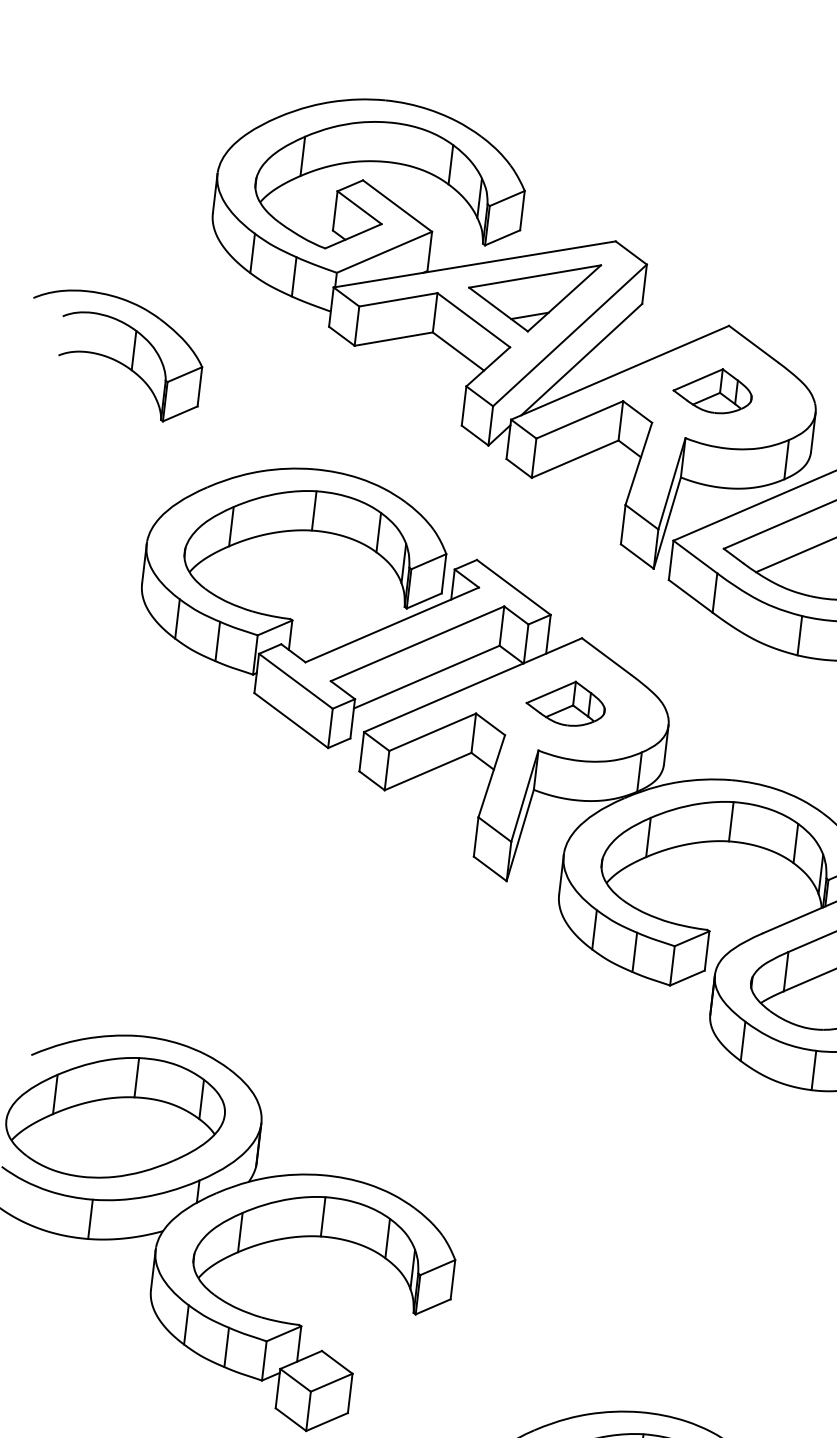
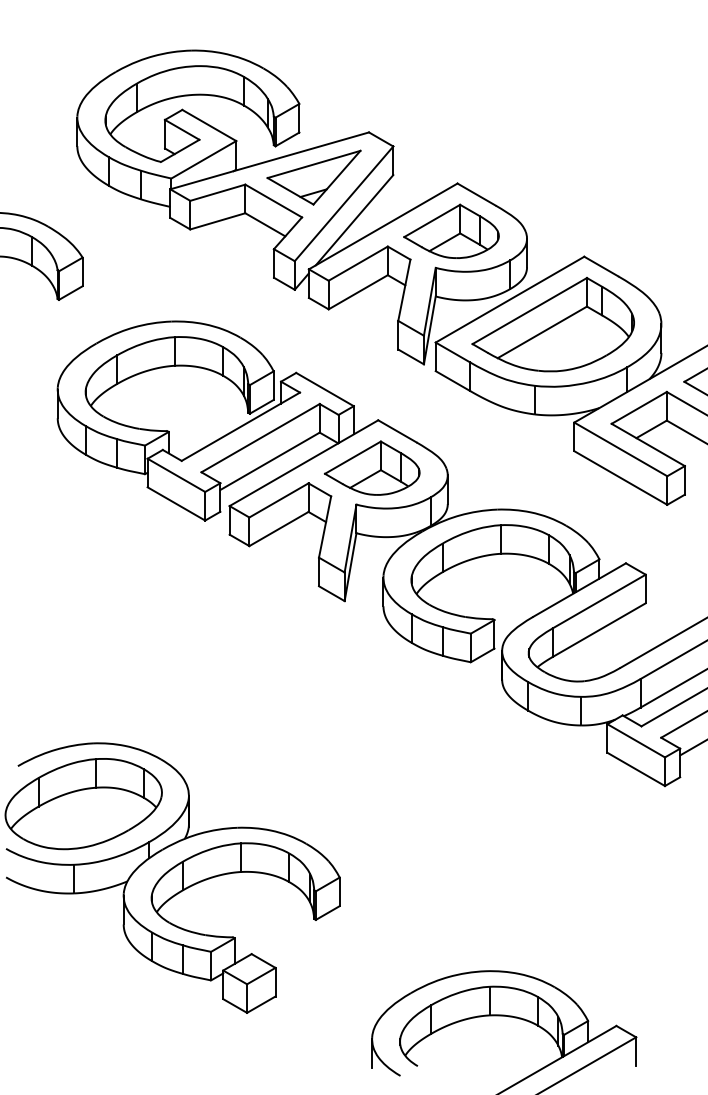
part: (713, 389) -> (451, 230), size x1.67
part: (566, 702) -> (372, 467), size x1.67

